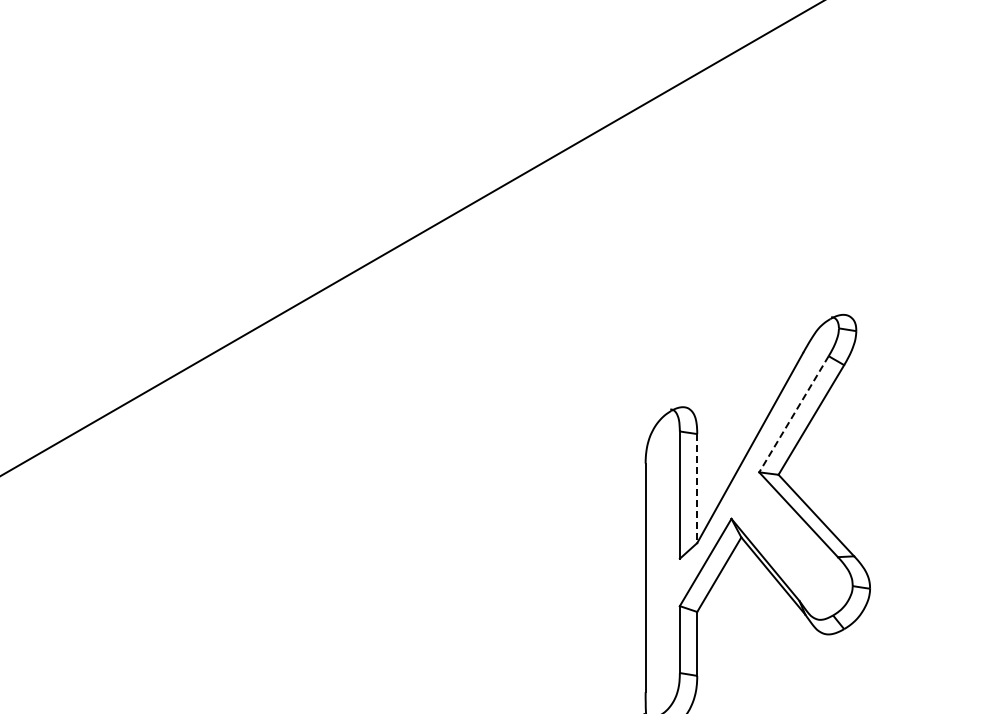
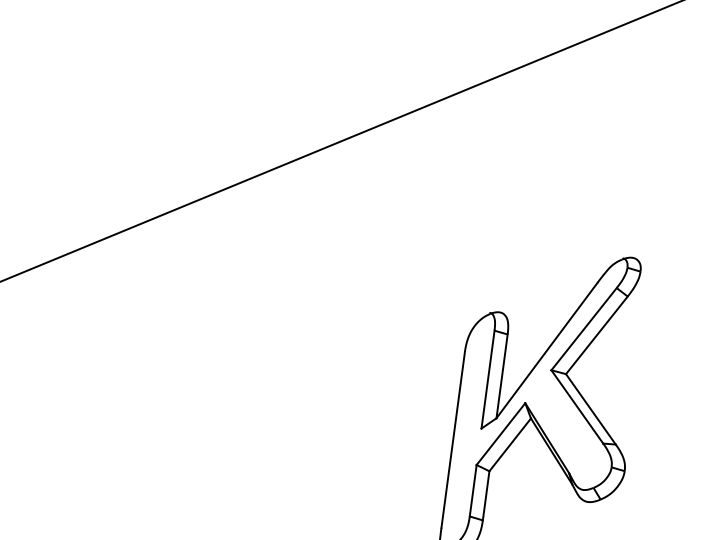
line: (793, 414) -> (583, 329), dashed -> solid
line: (697, 489) -> (502, 377), dashed -> solid

